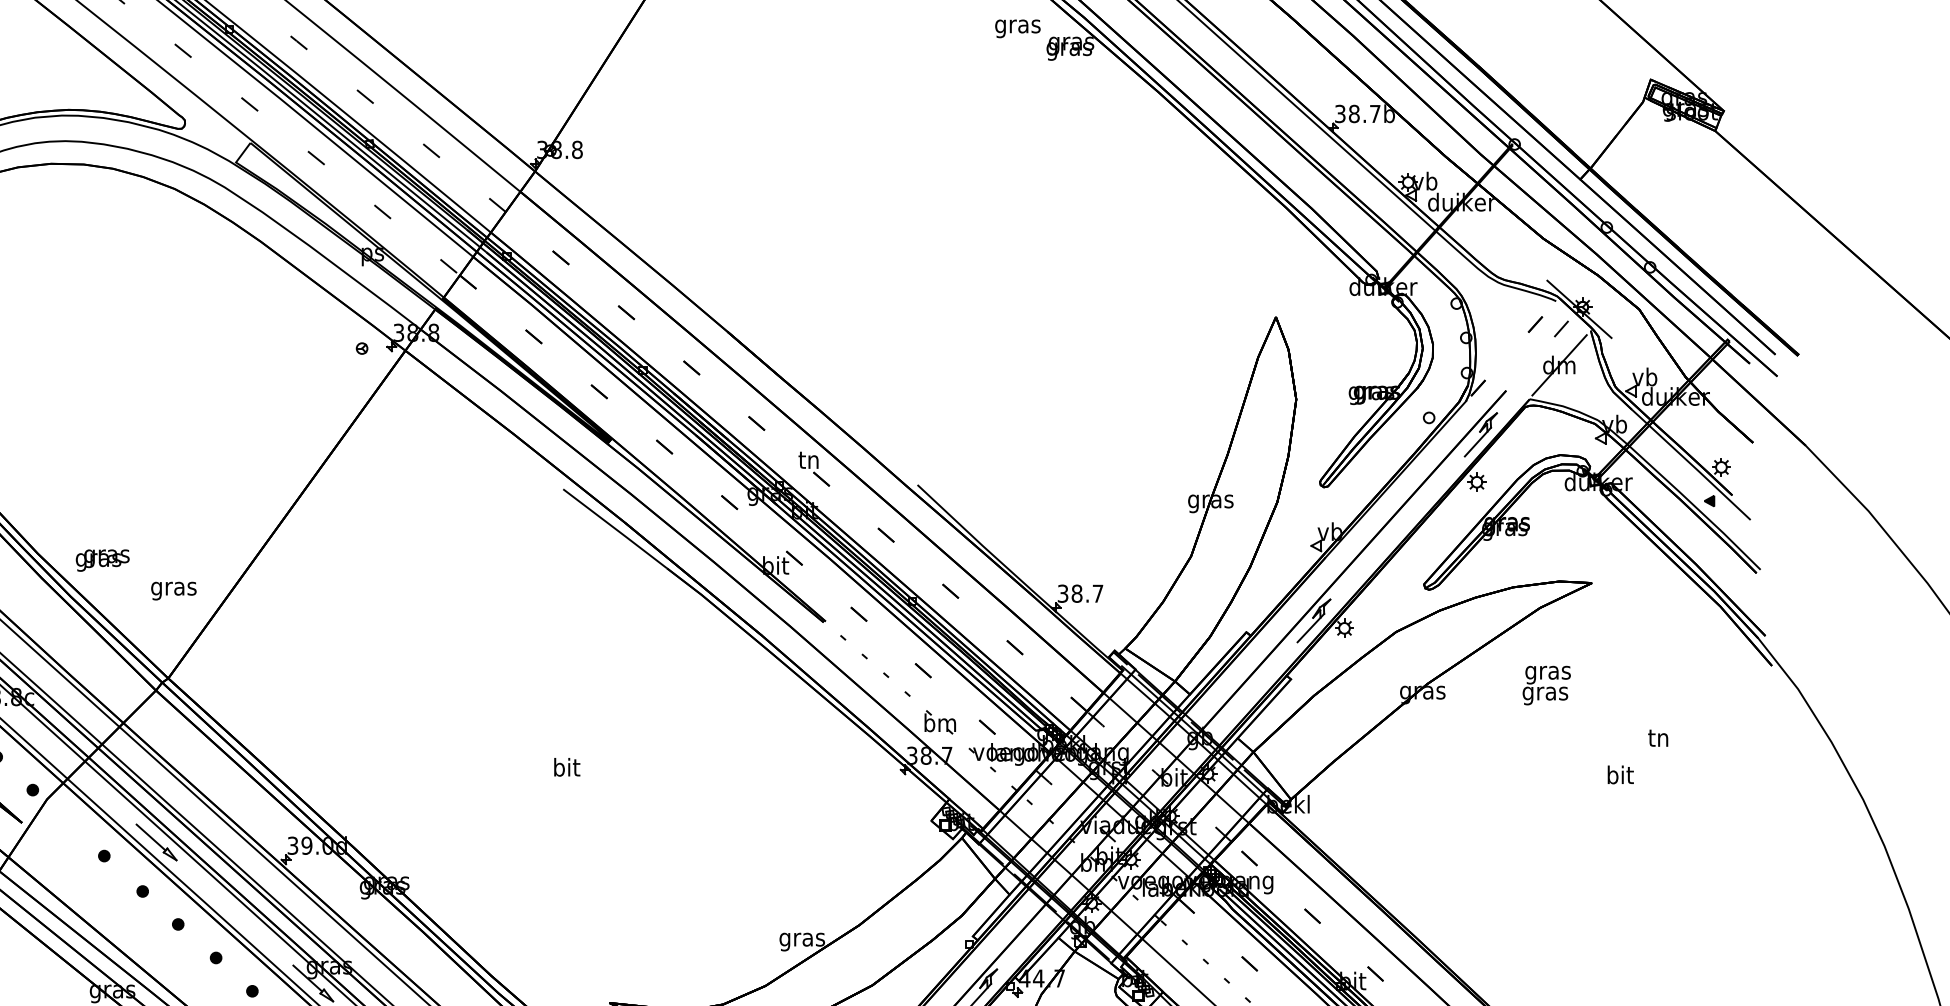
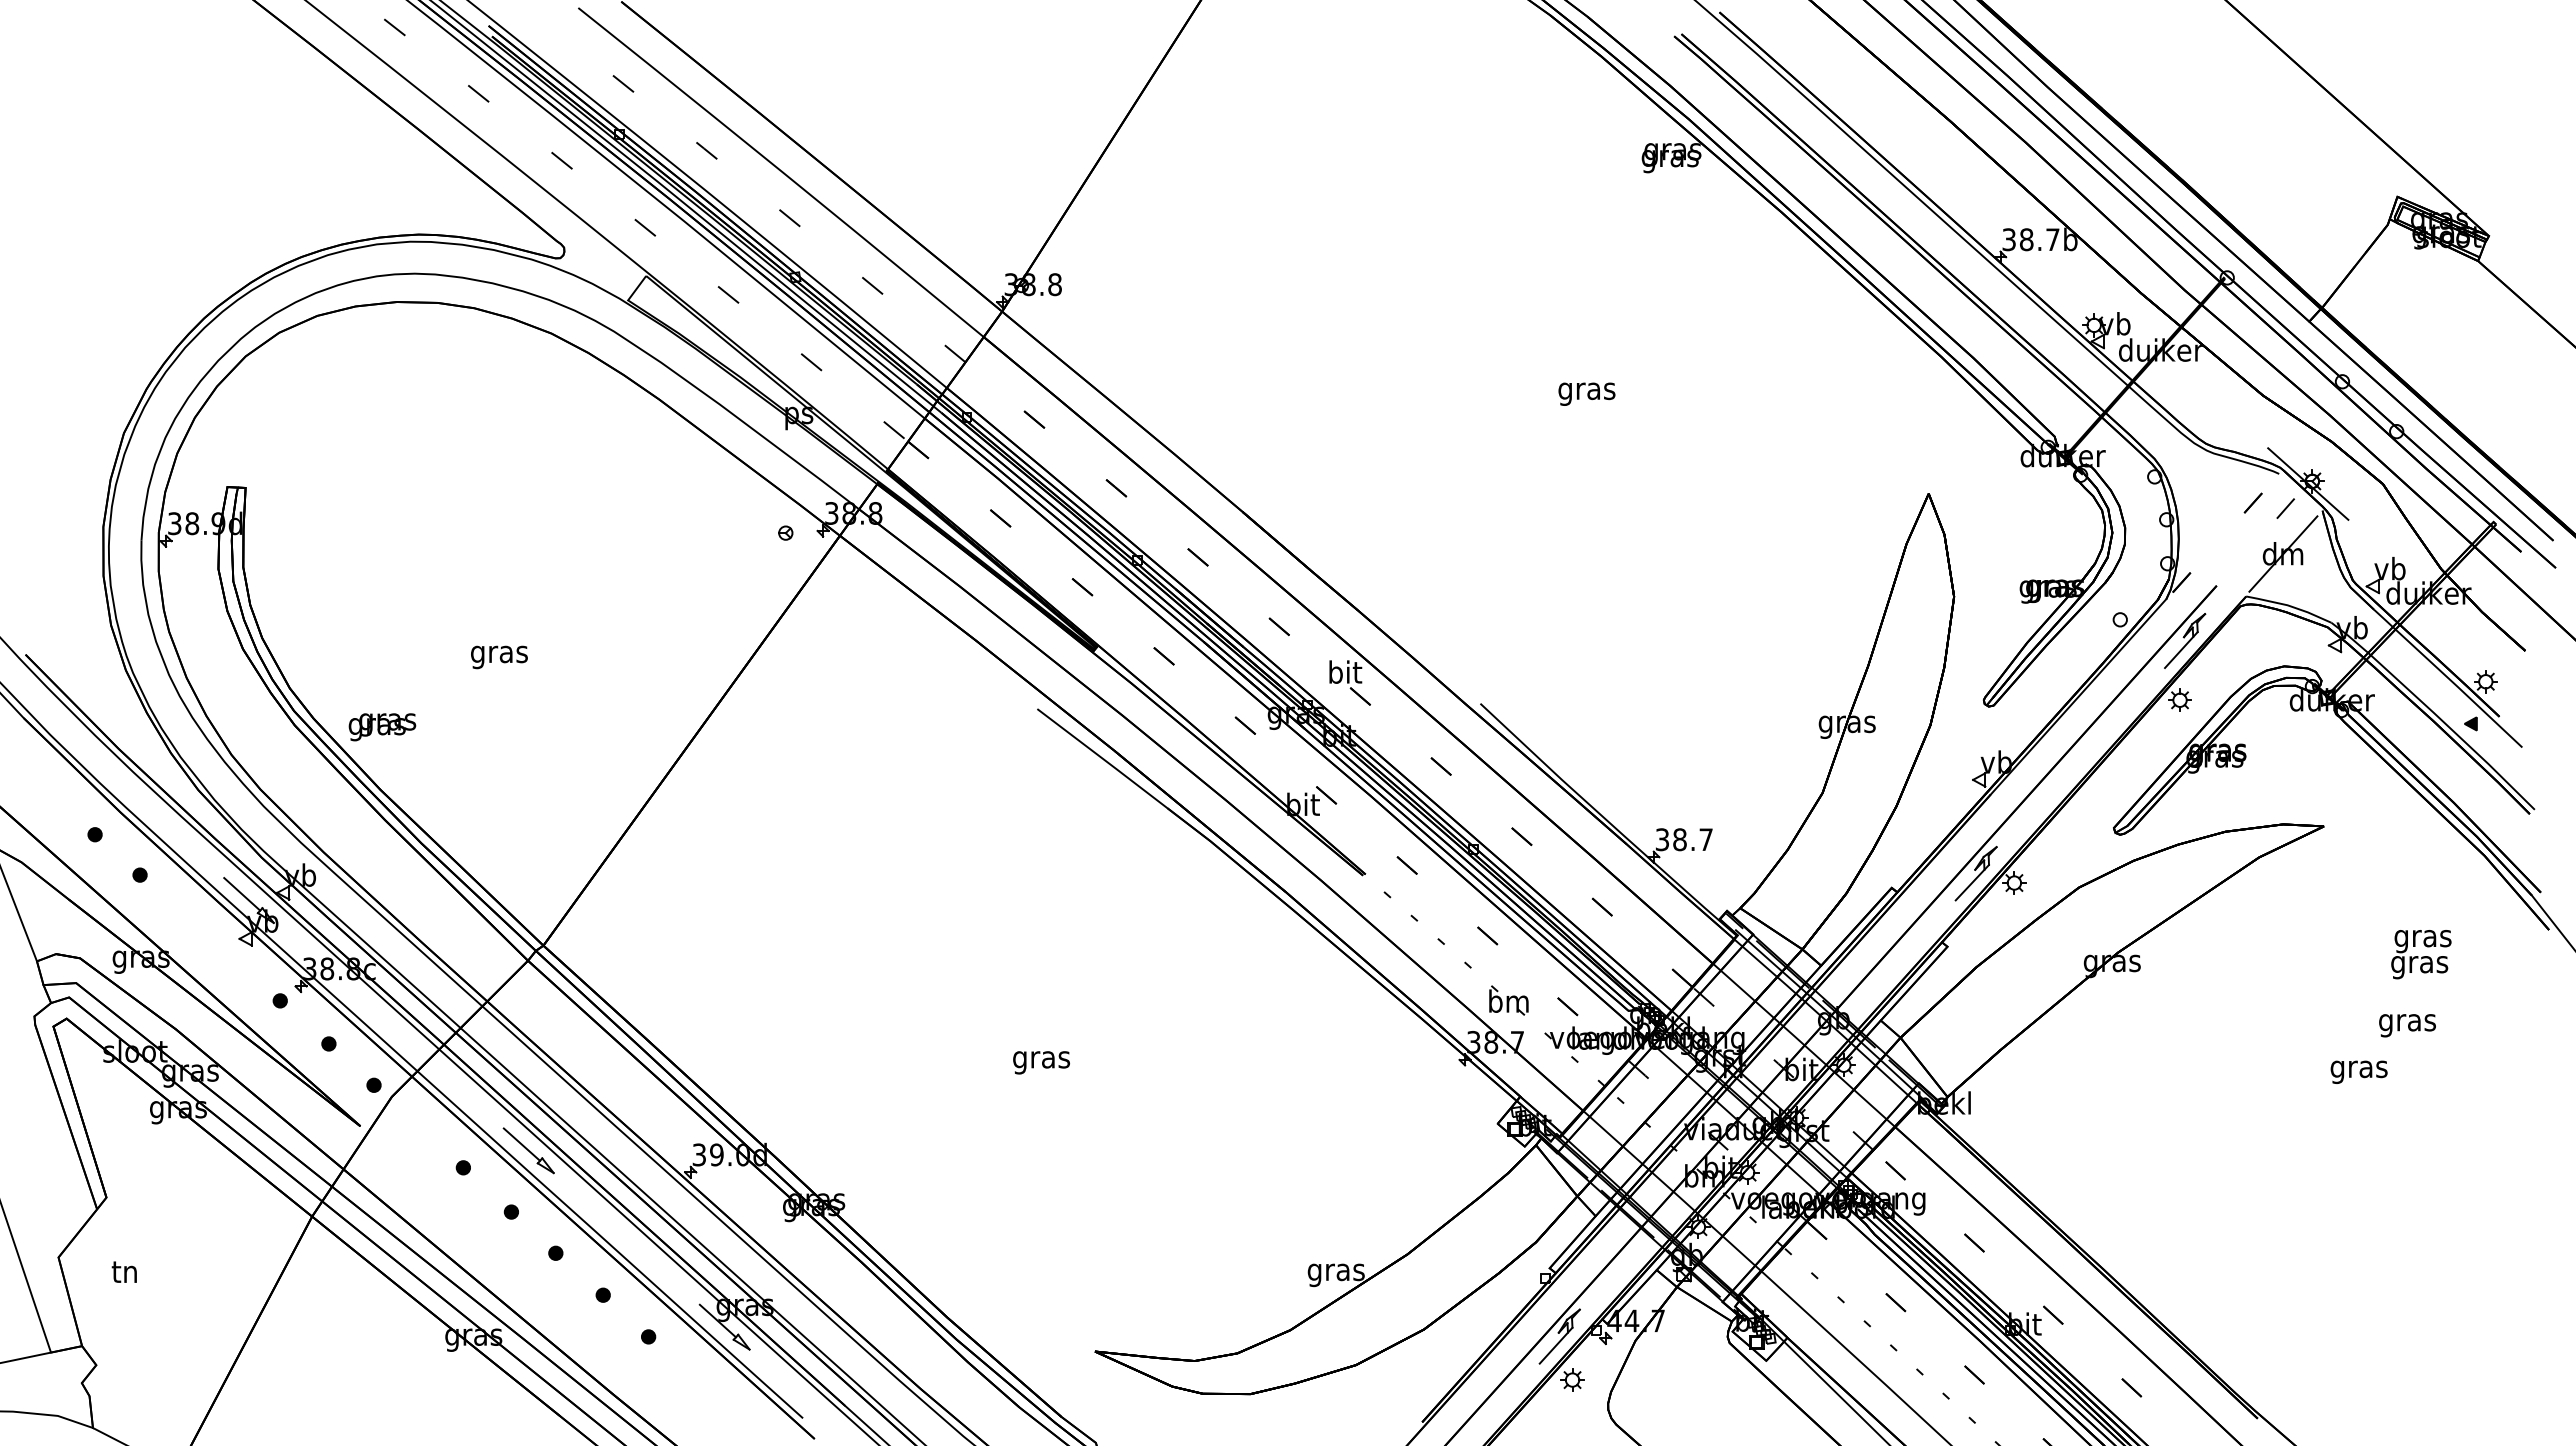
text: (1017, 28) -> (1586, 393), moved
text: (809, 459) -> (1345, 671), tn -> bit
text: (102, 560) -> (382, 727), moved
text: (173, 591) -> (499, 657), moved
text: (1546, 685) -> (2421, 954), moved
text: (1658, 740) -> (2407, 1023), tn -> gras
text: (566, 769) -> (1041, 1059), bit -> gras
text: (1619, 776) -> (2358, 1068), bit -> gras

